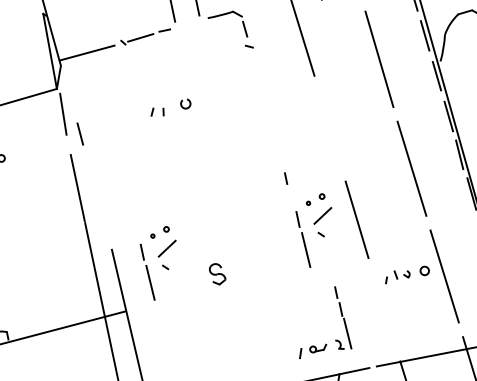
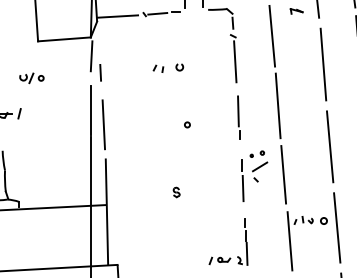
line: (259, 80) -> (235, 61), added
line: (328, 127) -> (277, 105), added
line: (277, 147) -> (238, 111), added
circle: (212, 179) -> (187, 124), added
line: (98, 203) -> (103, 124), added
part: (162, 261) -> (139, 175), removed
part: (217, 274) -> (176, 192), size x0.62
line: (383, 308) -> (289, 241), added
part: (324, 343) -> (229, 257), moved

